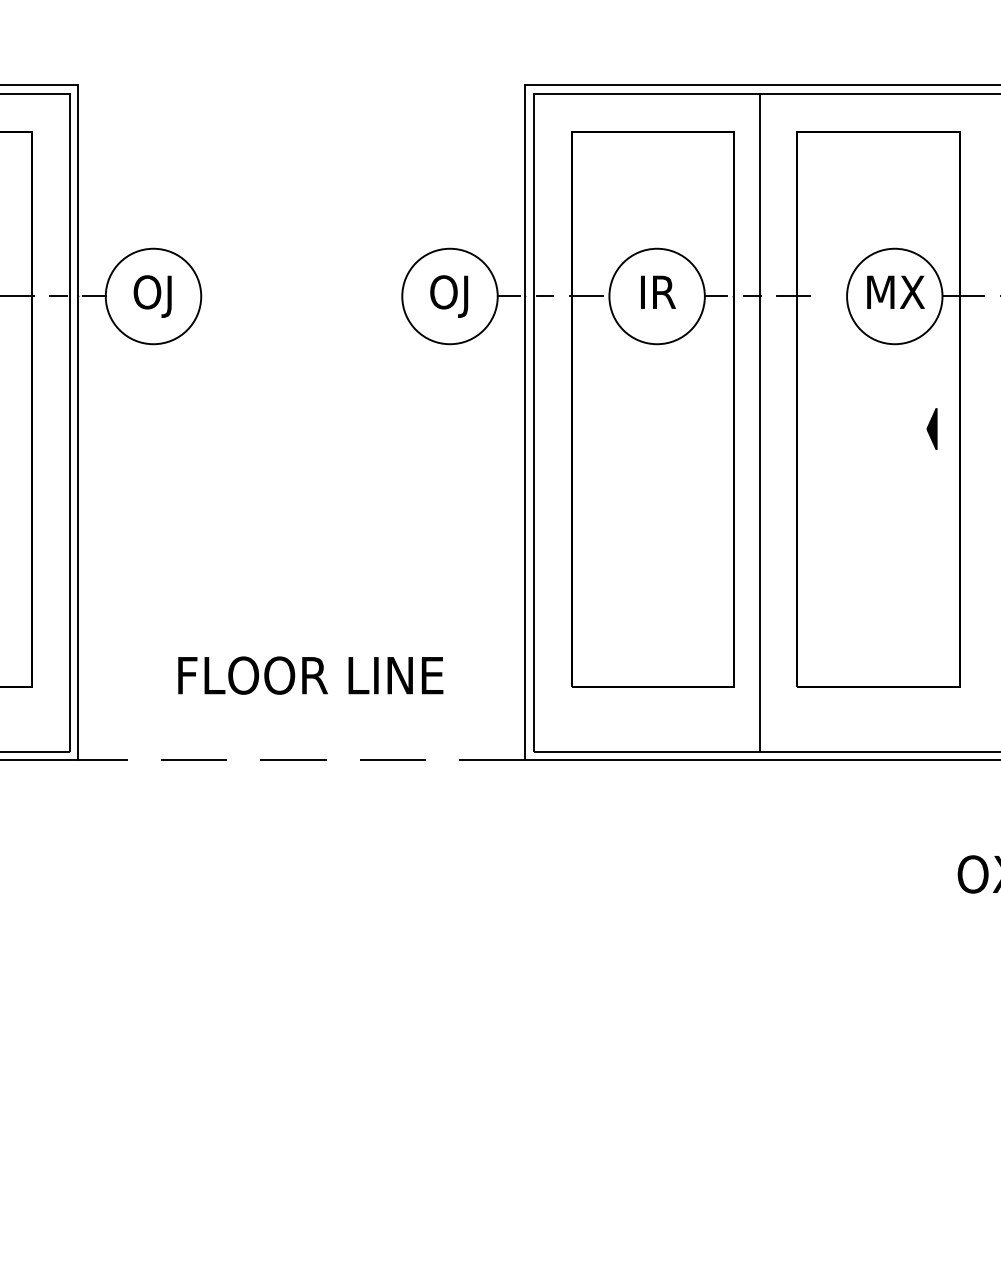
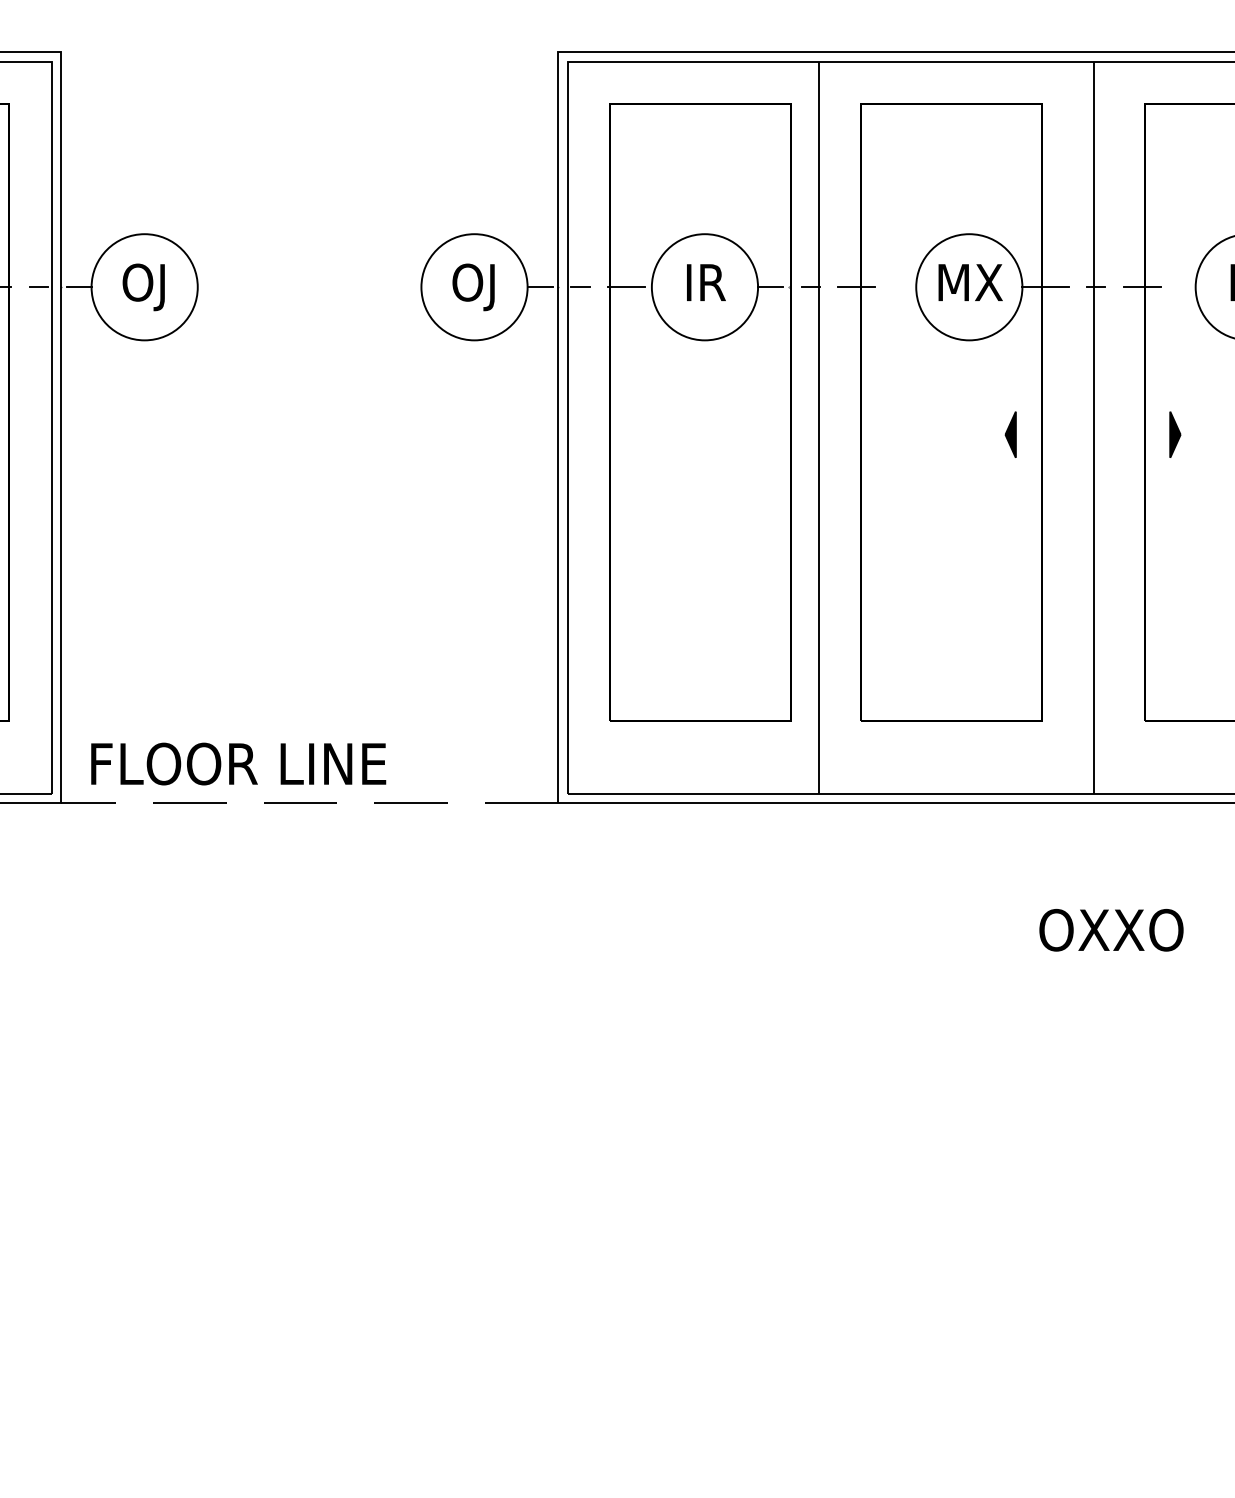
text: (310, 675) -> (238, 763), moved

